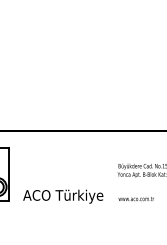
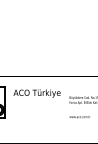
text: (62, 196) -> (36, 93), moved

